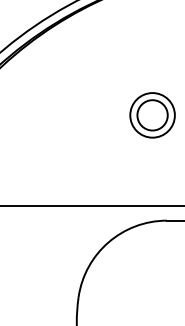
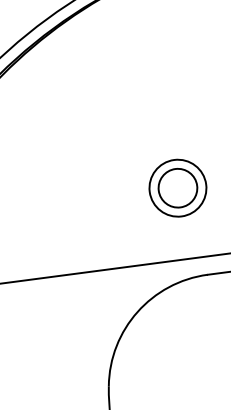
part: (152, 115) -> (177, 188), moved

